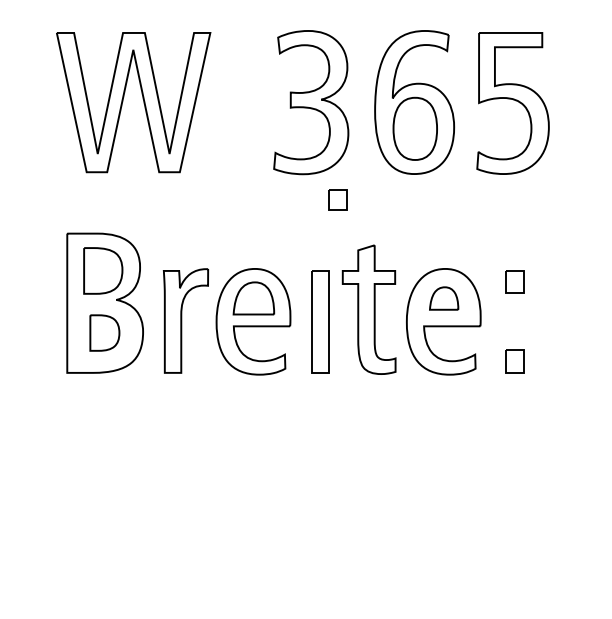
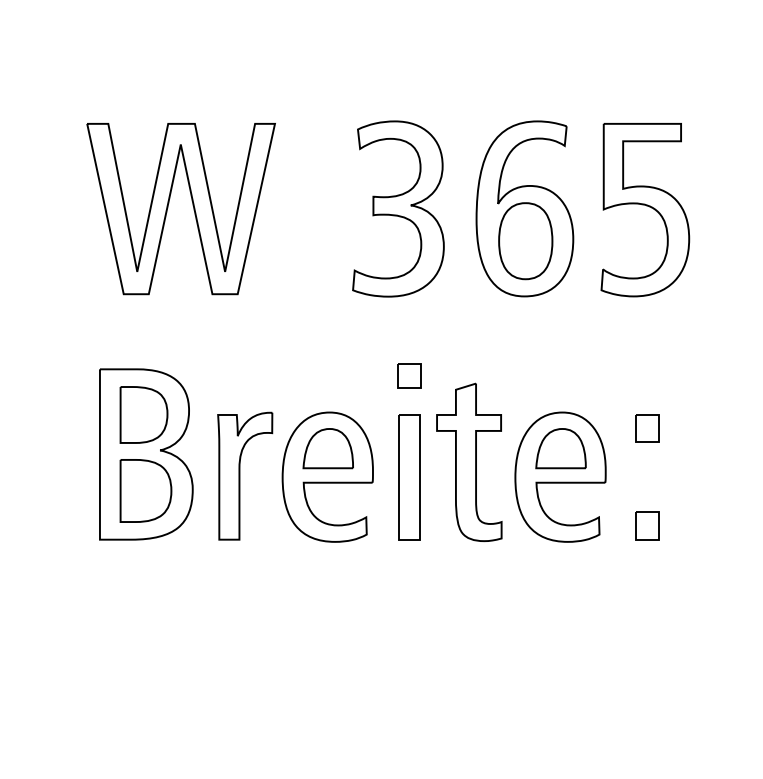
part: (338, 199) -> (409, 375), moved
part: (443, 298) -> (560, 448), size x1.43
part: (104, 332) -> (145, 490), size x1.43

